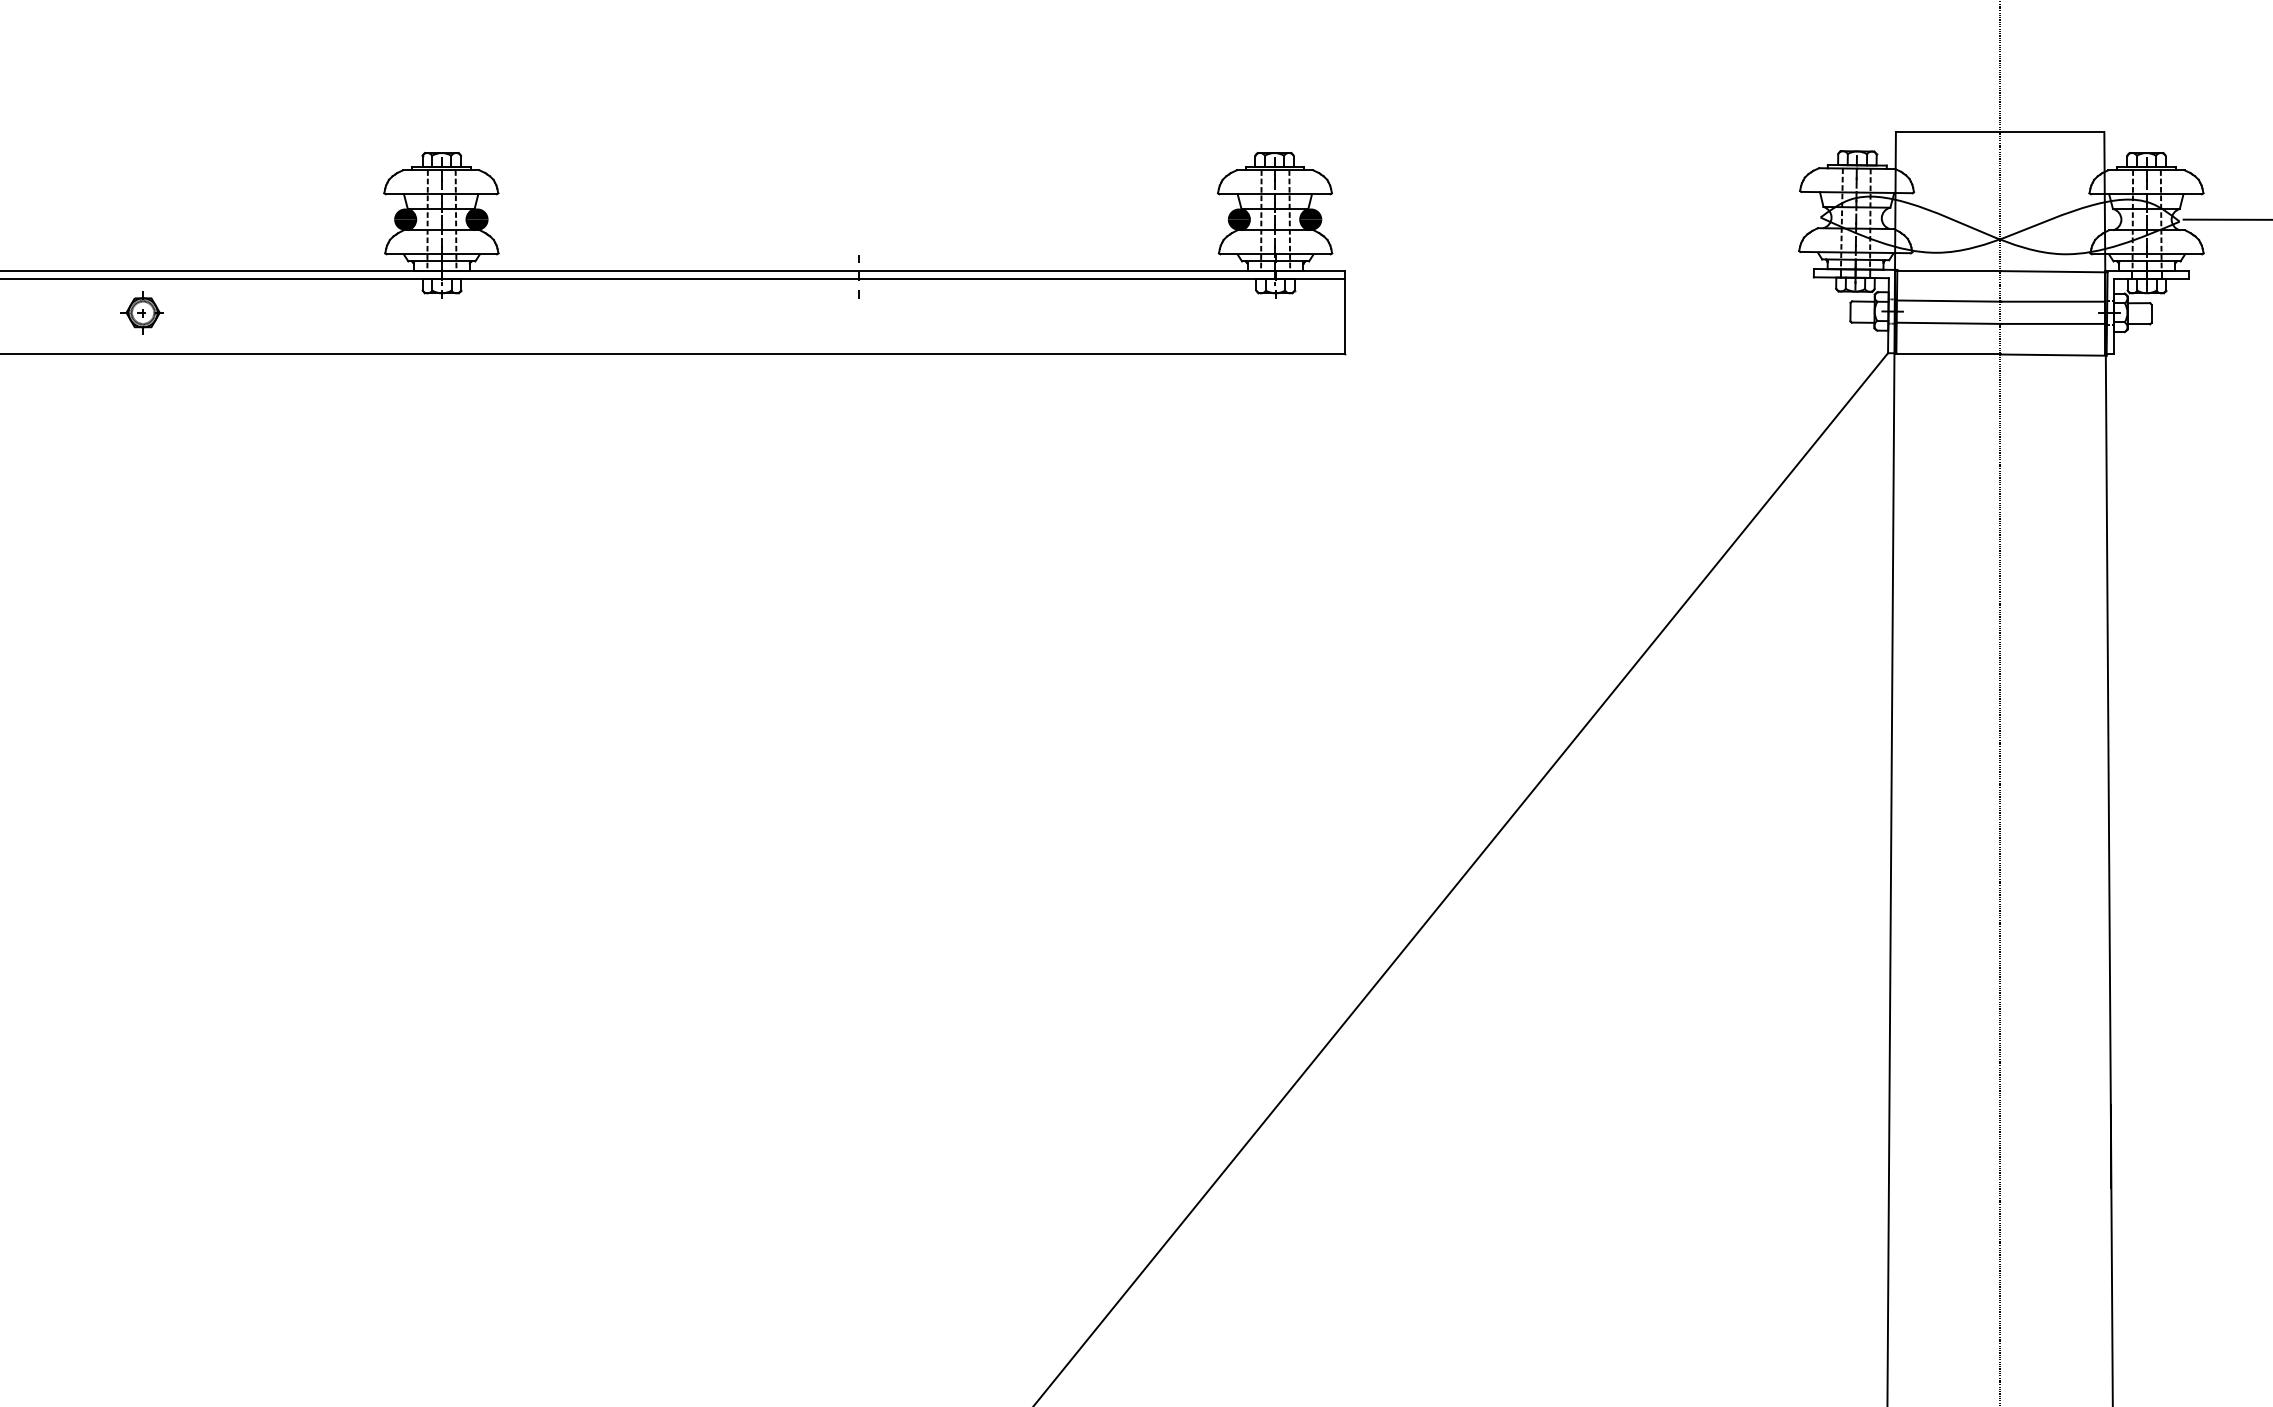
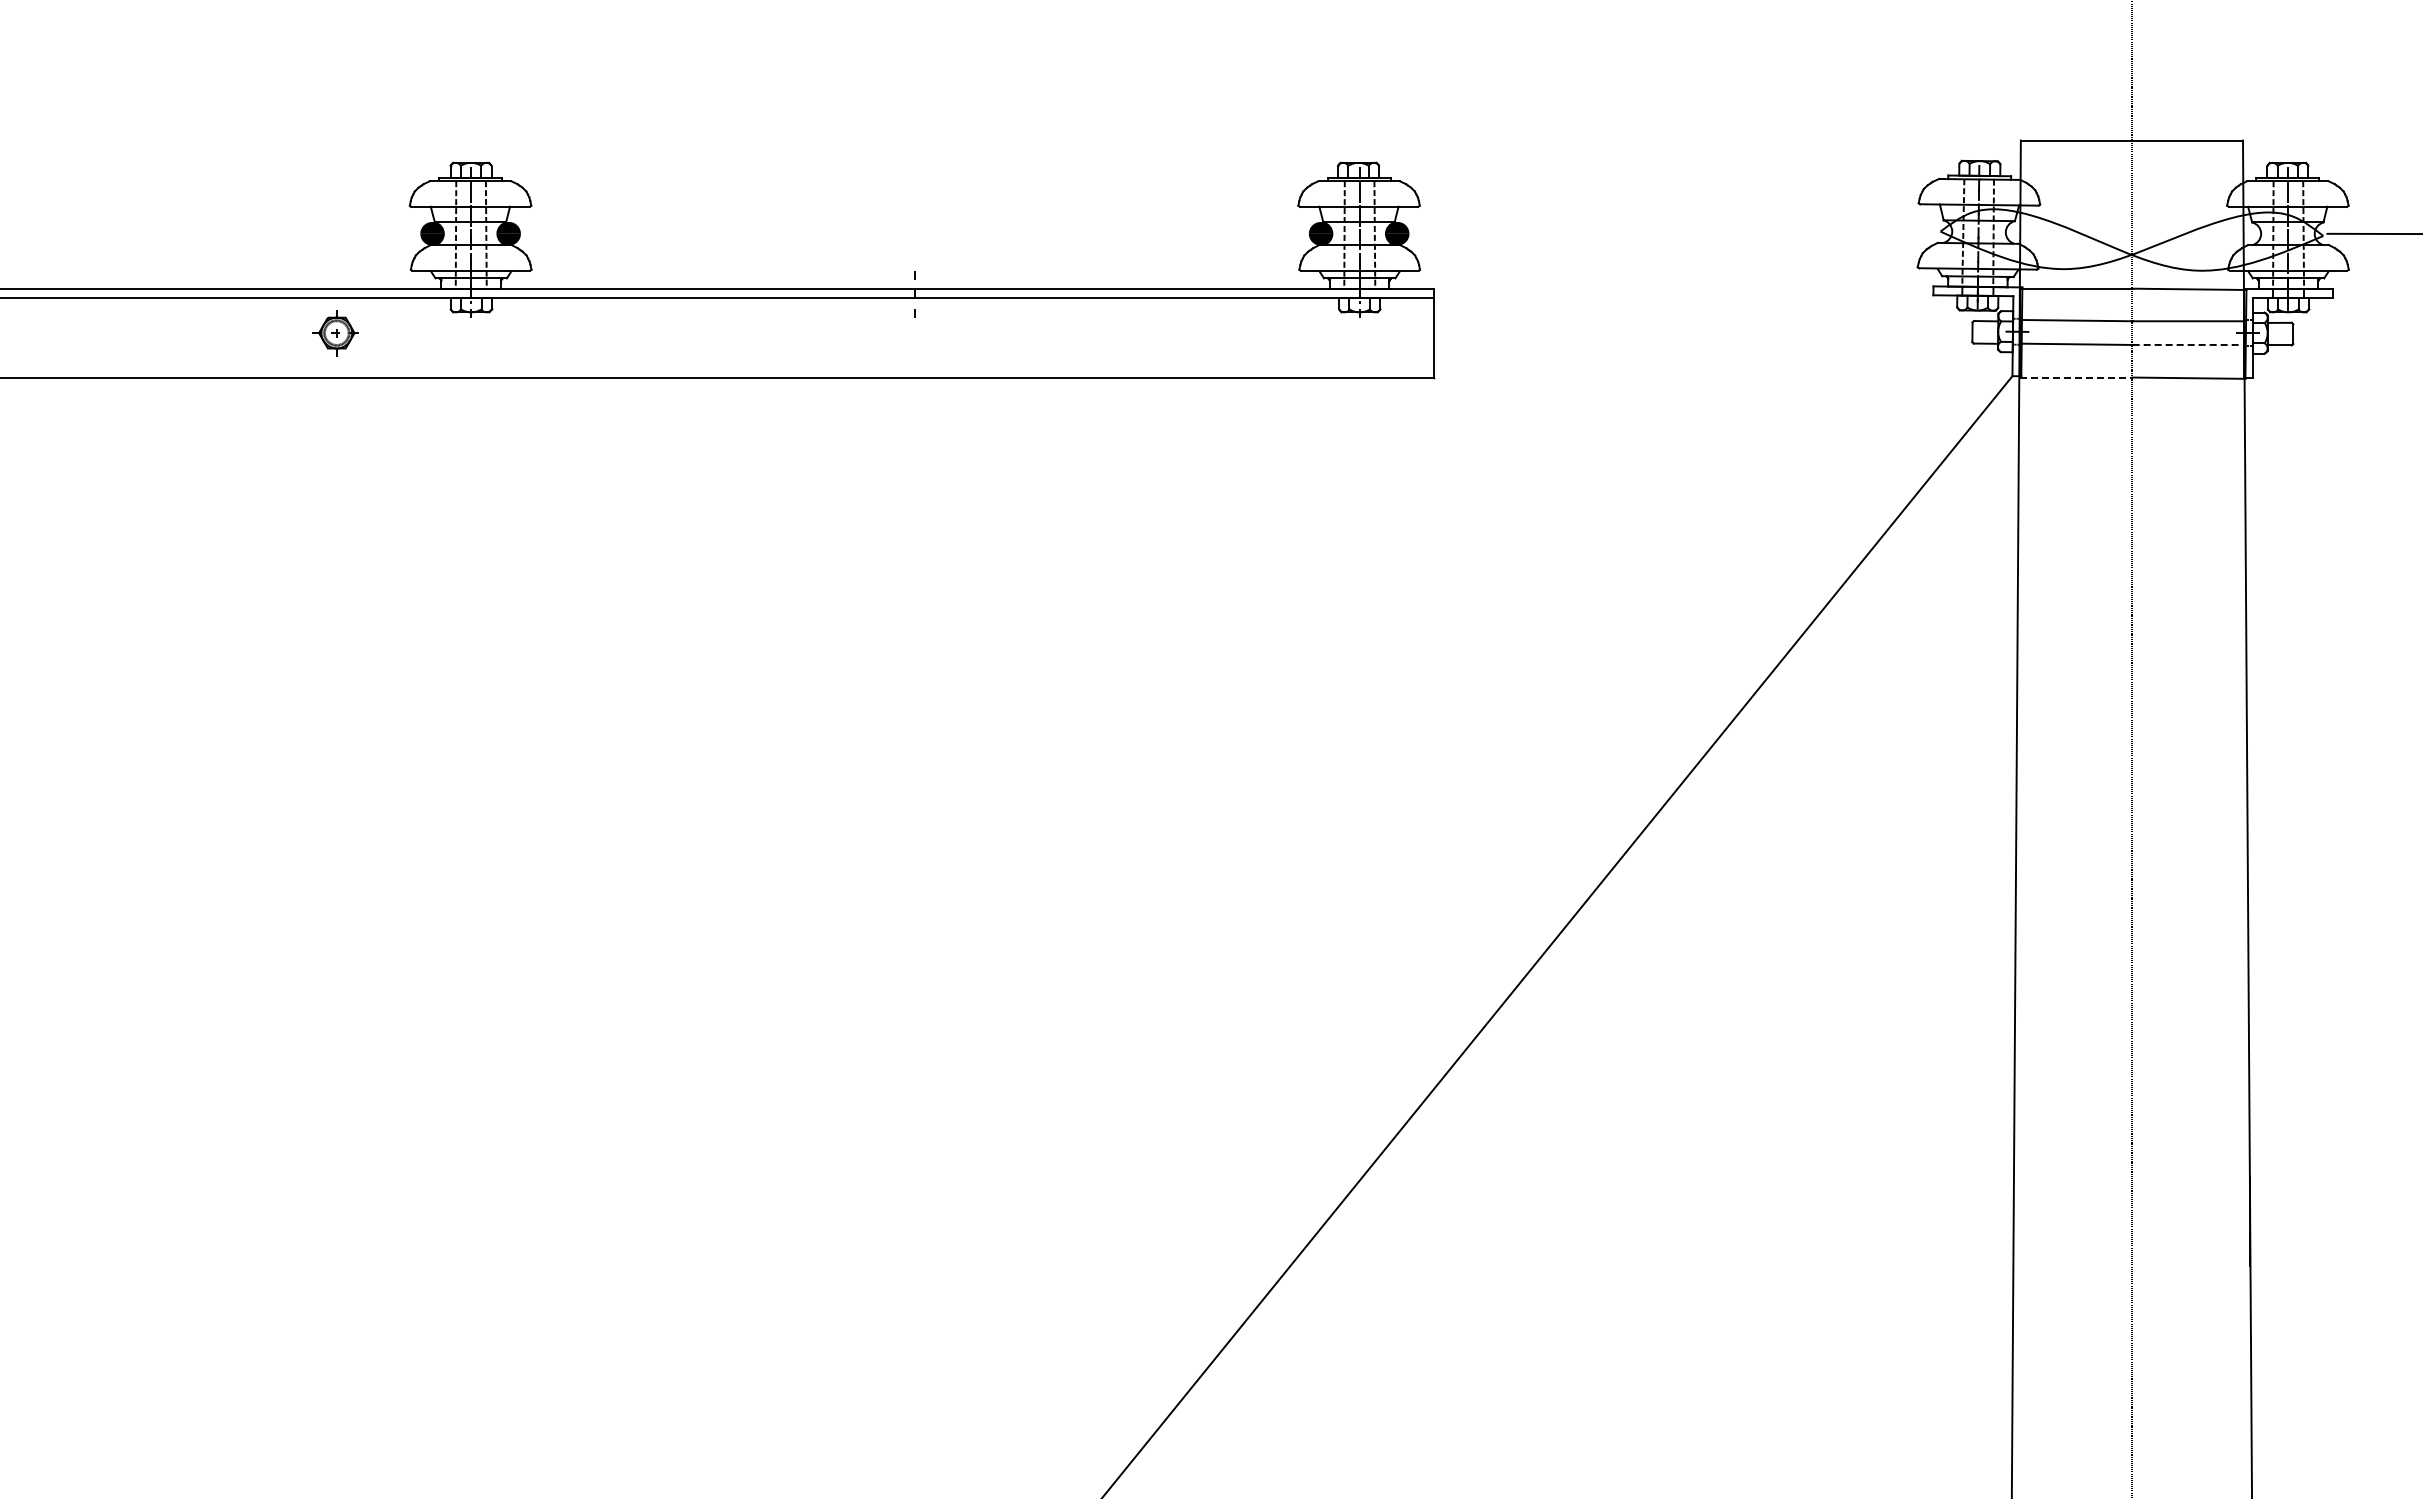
part: (141, 313) -> (335, 333), moved
line: (2053, 323) -> (2188, 344), solid -> dashed
line: (1948, 354) -> (2076, 377), solid -> dashed

